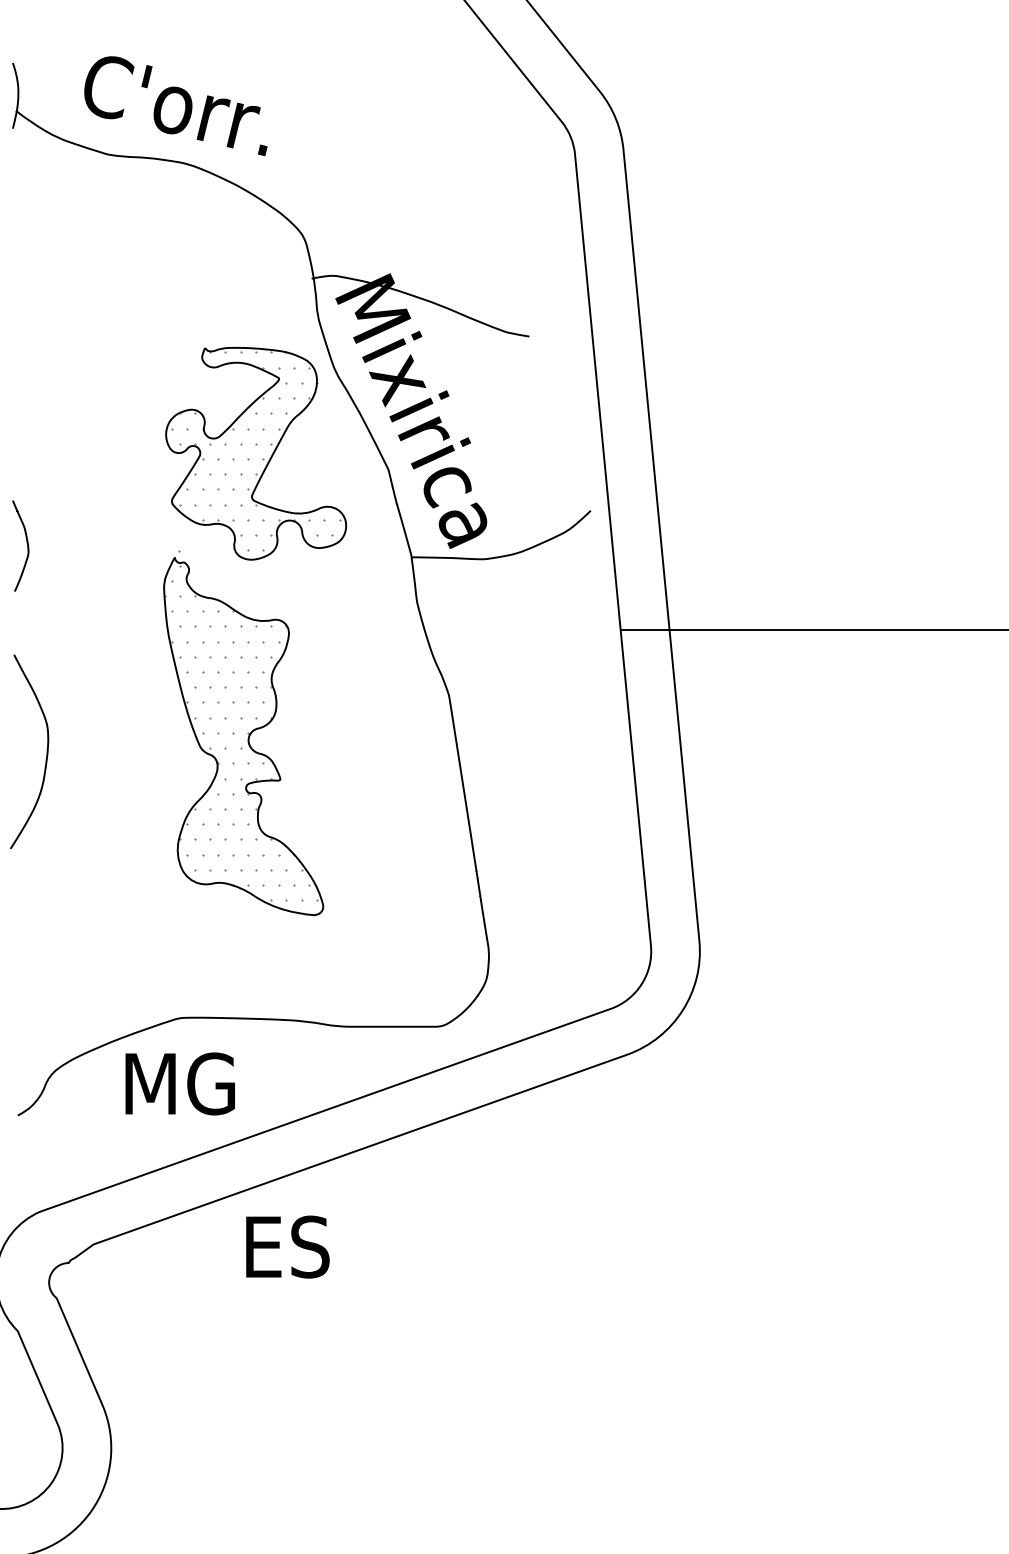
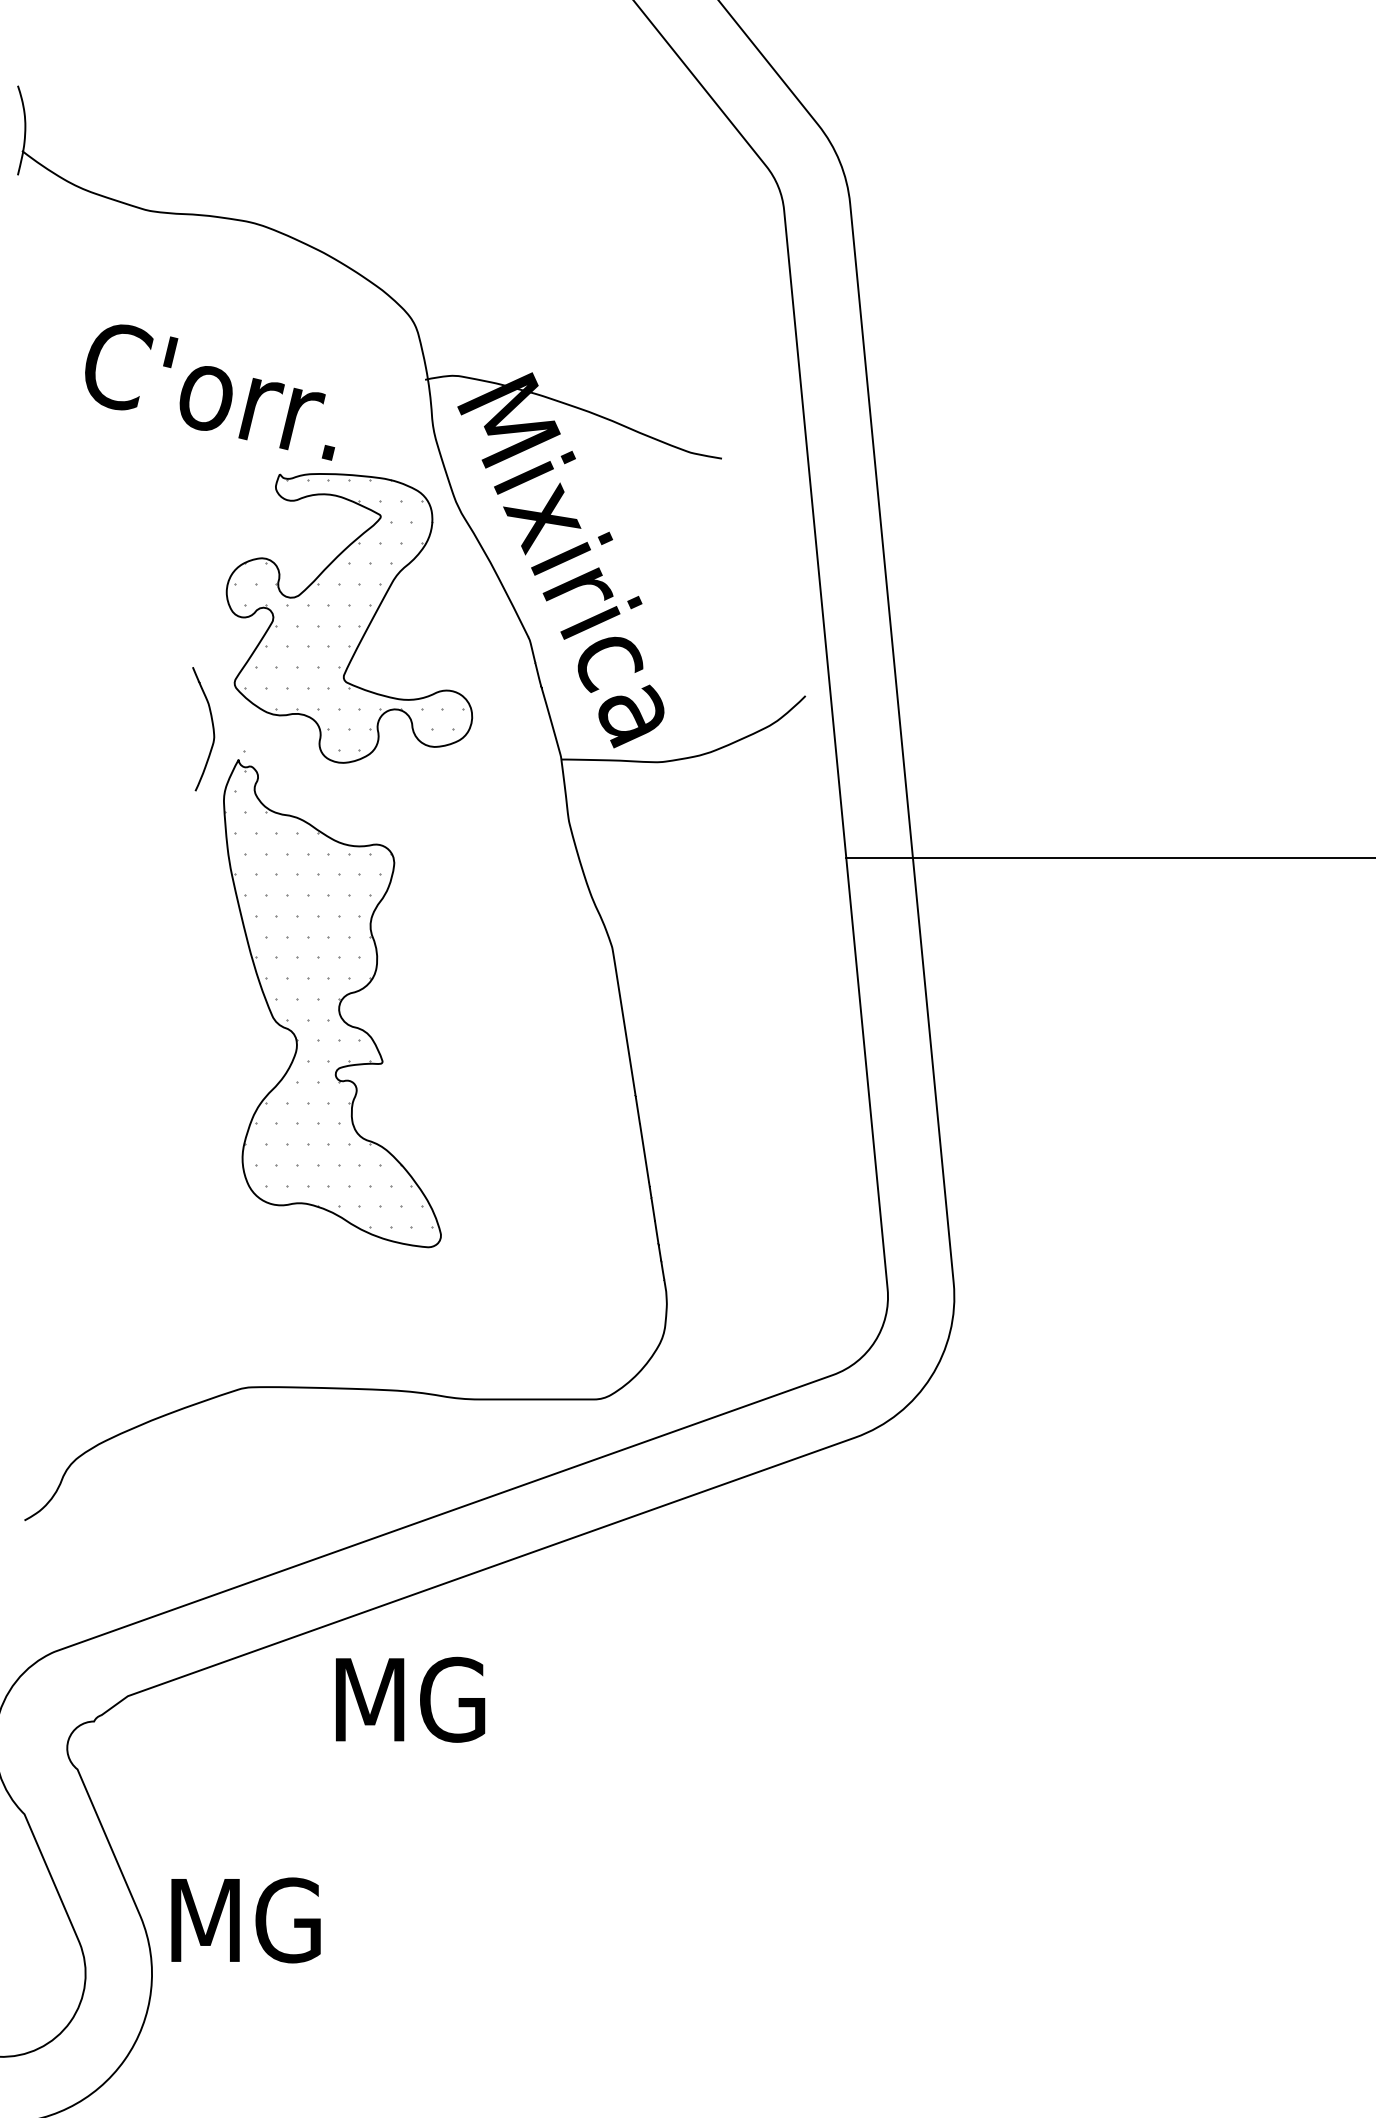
text: (176, 106) -> (210, 392), moved
curve: (27, 546) -> (212, 729), moved
curve: (46, 754) -> (63, 1028), removed
text: (179, 1084) -> (245, 1920), moved
text: (304, 1246) -> (415, 1699), ES -> MG

